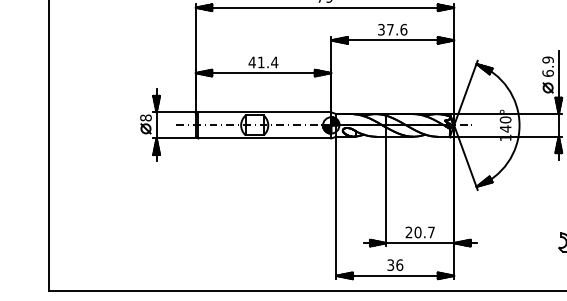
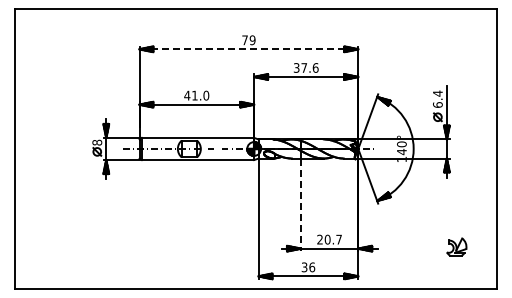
line: (325, 7) -> (249, 49), solid -> dashed
text: (547, 59) -> (437, 93), 6.9 -> 6.4
text: (274, 62) -> (206, 95), 41.4 -> 41.0
line: (385, 192) -> (300, 205), solid -> dashed

